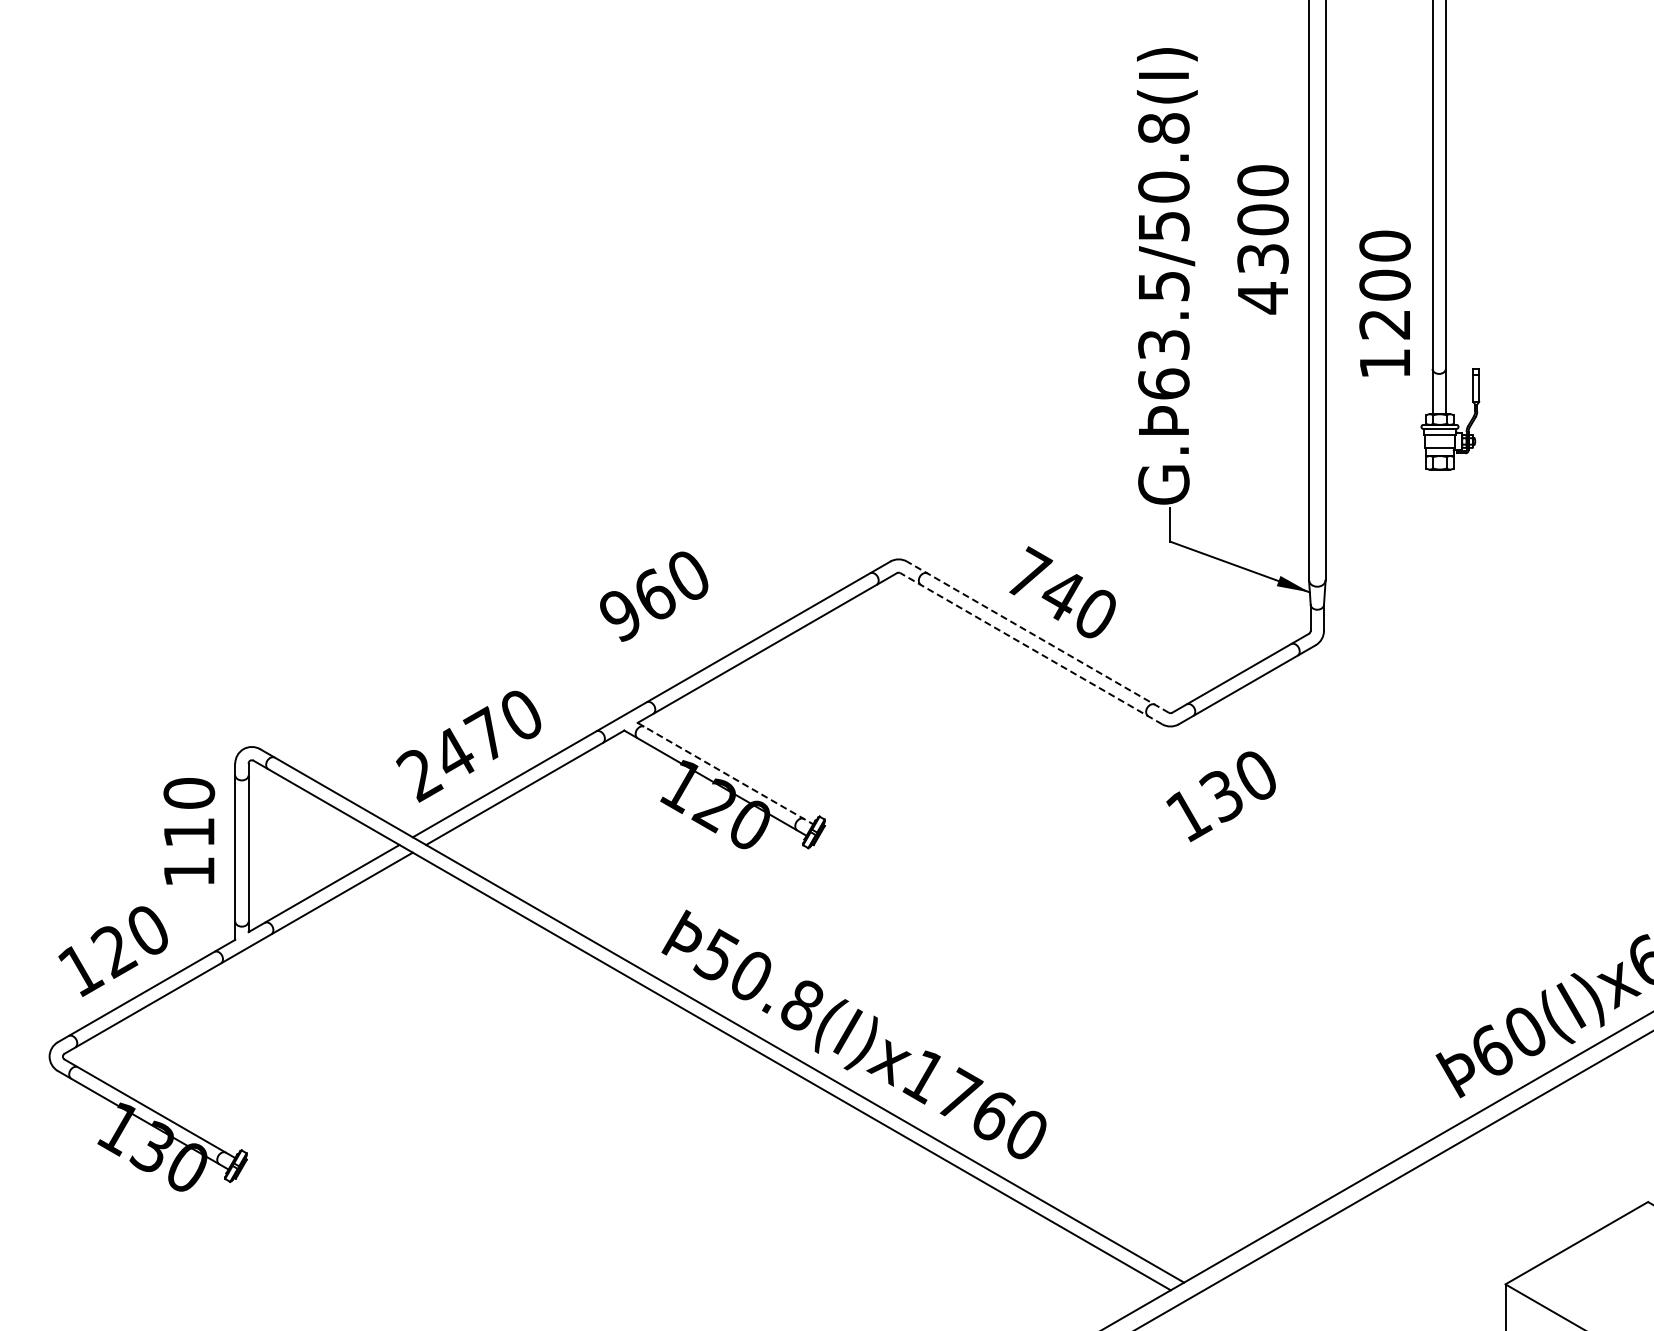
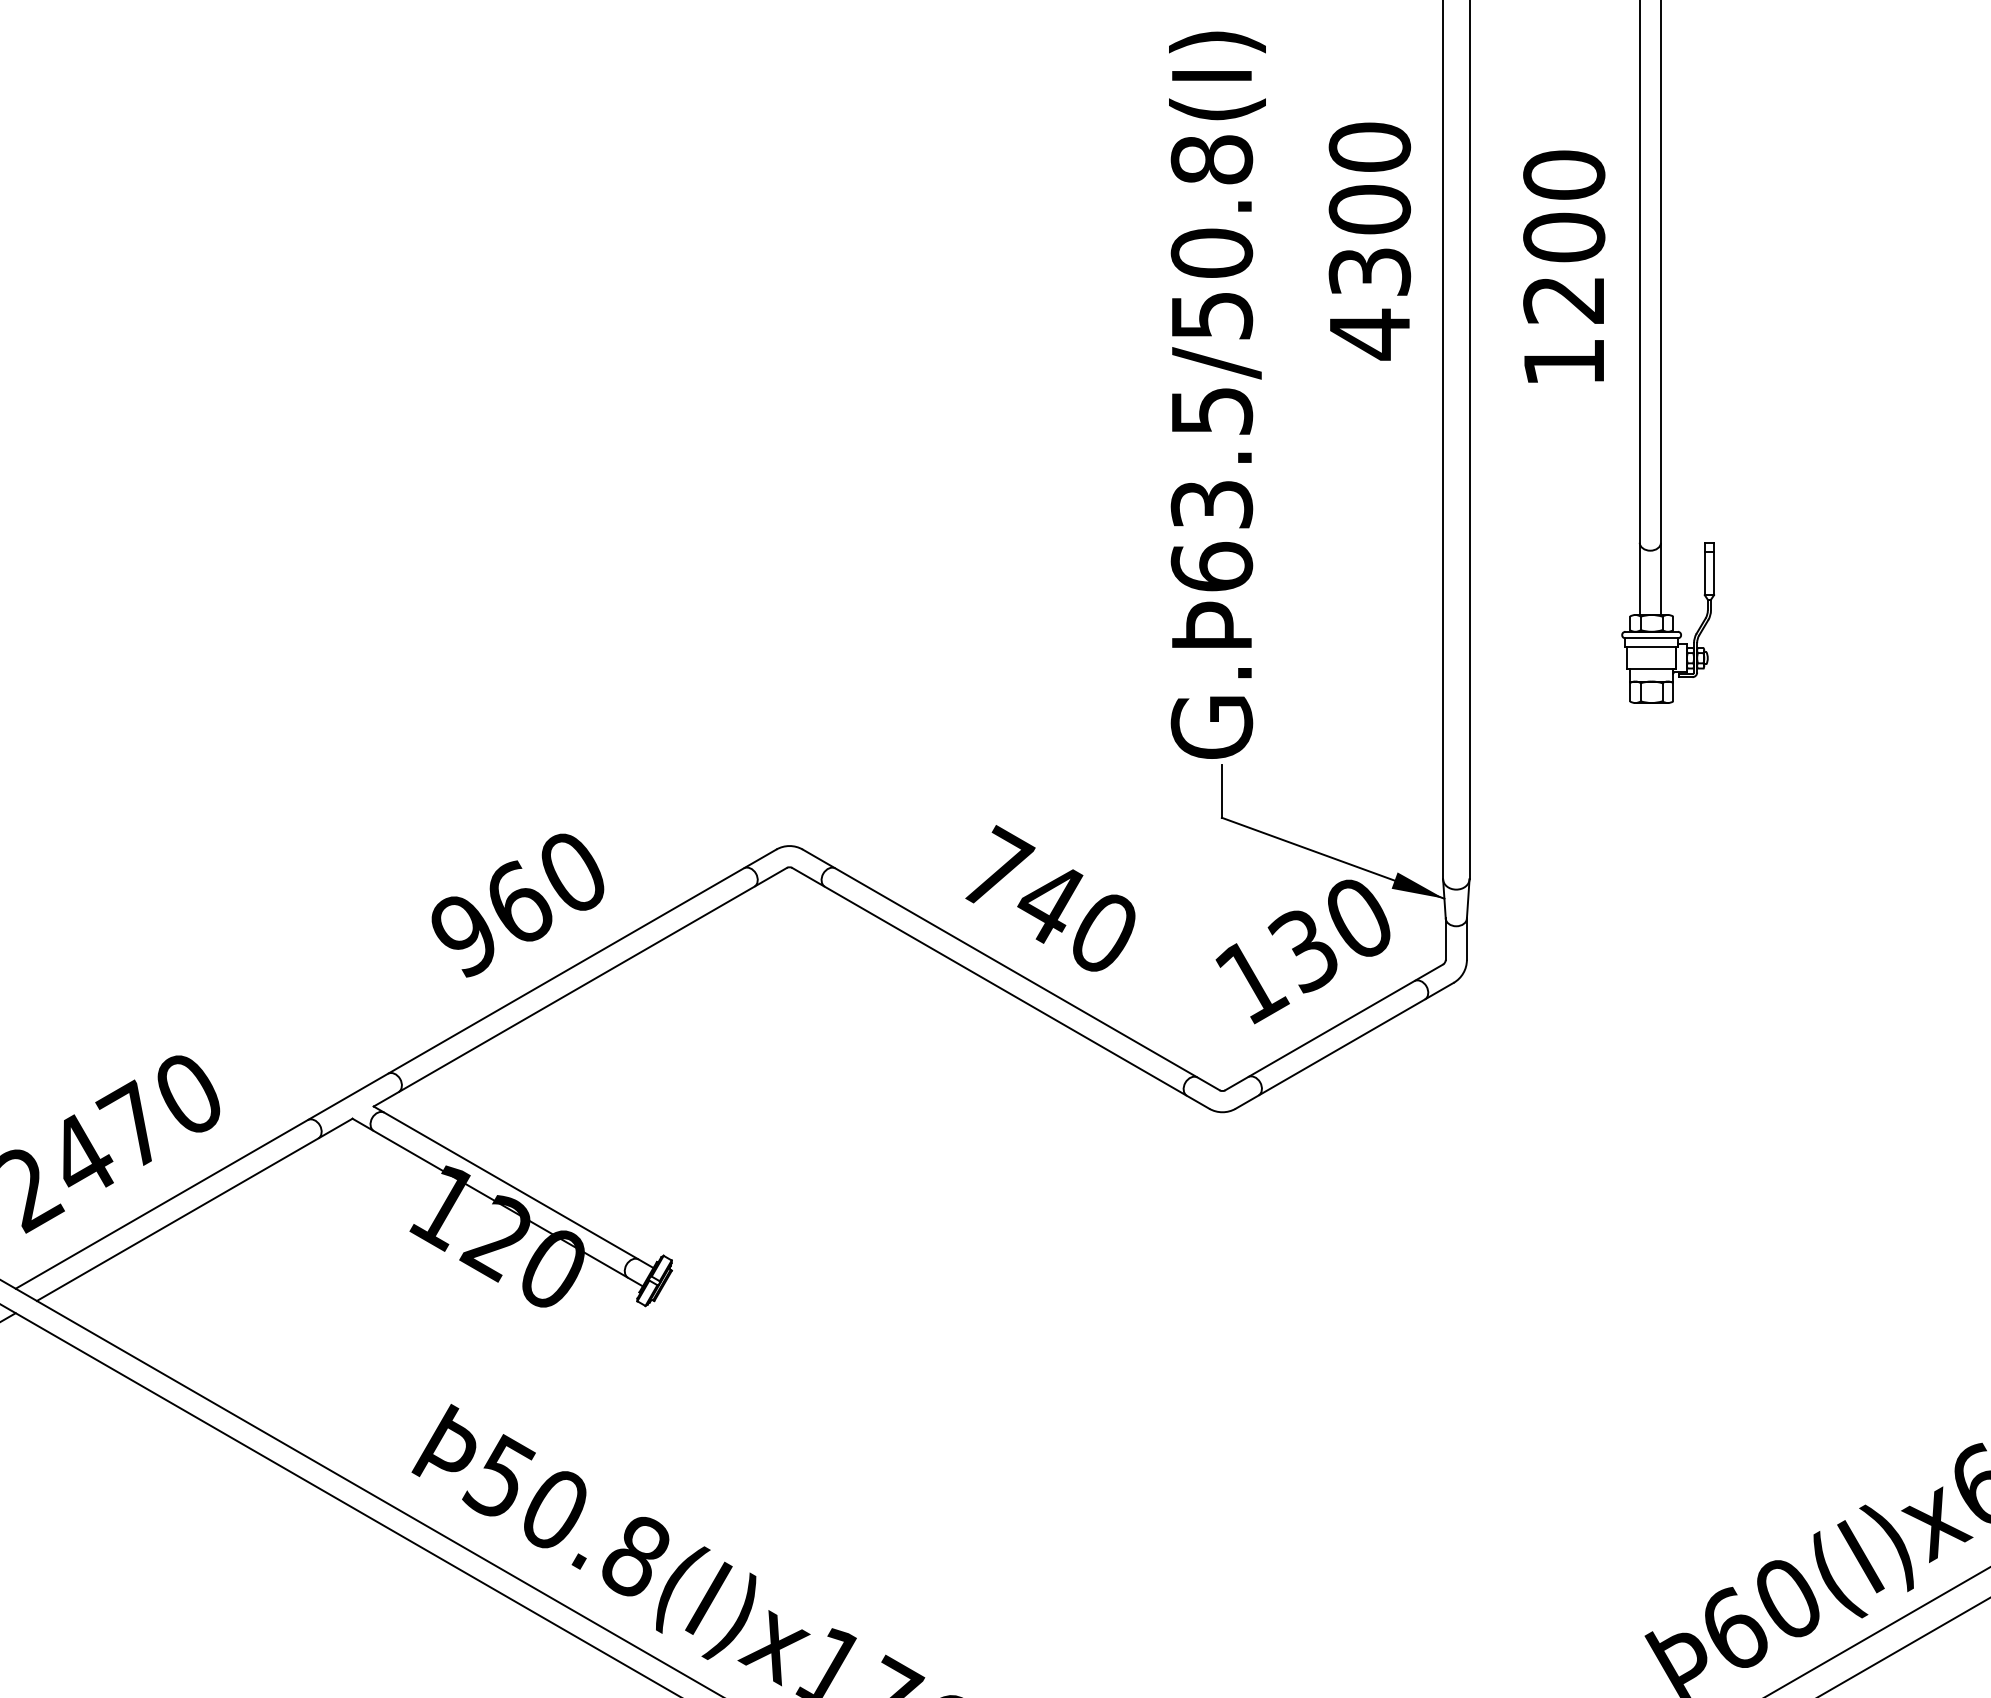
text: (1262, 239) -> (1368, 241), moved
text: (1384, 303) -> (1563, 266), moved
text: (654, 596) -> (518, 905), moved
line: (1037, 636) -> (1010, 968), dashed -> solid
line: (1030, 648) -> (999, 987), dashed -> solid
line: (725, 773) -> (513, 1187), dashed -> solid
text: (1220, 796) -> (1302, 951), moved

